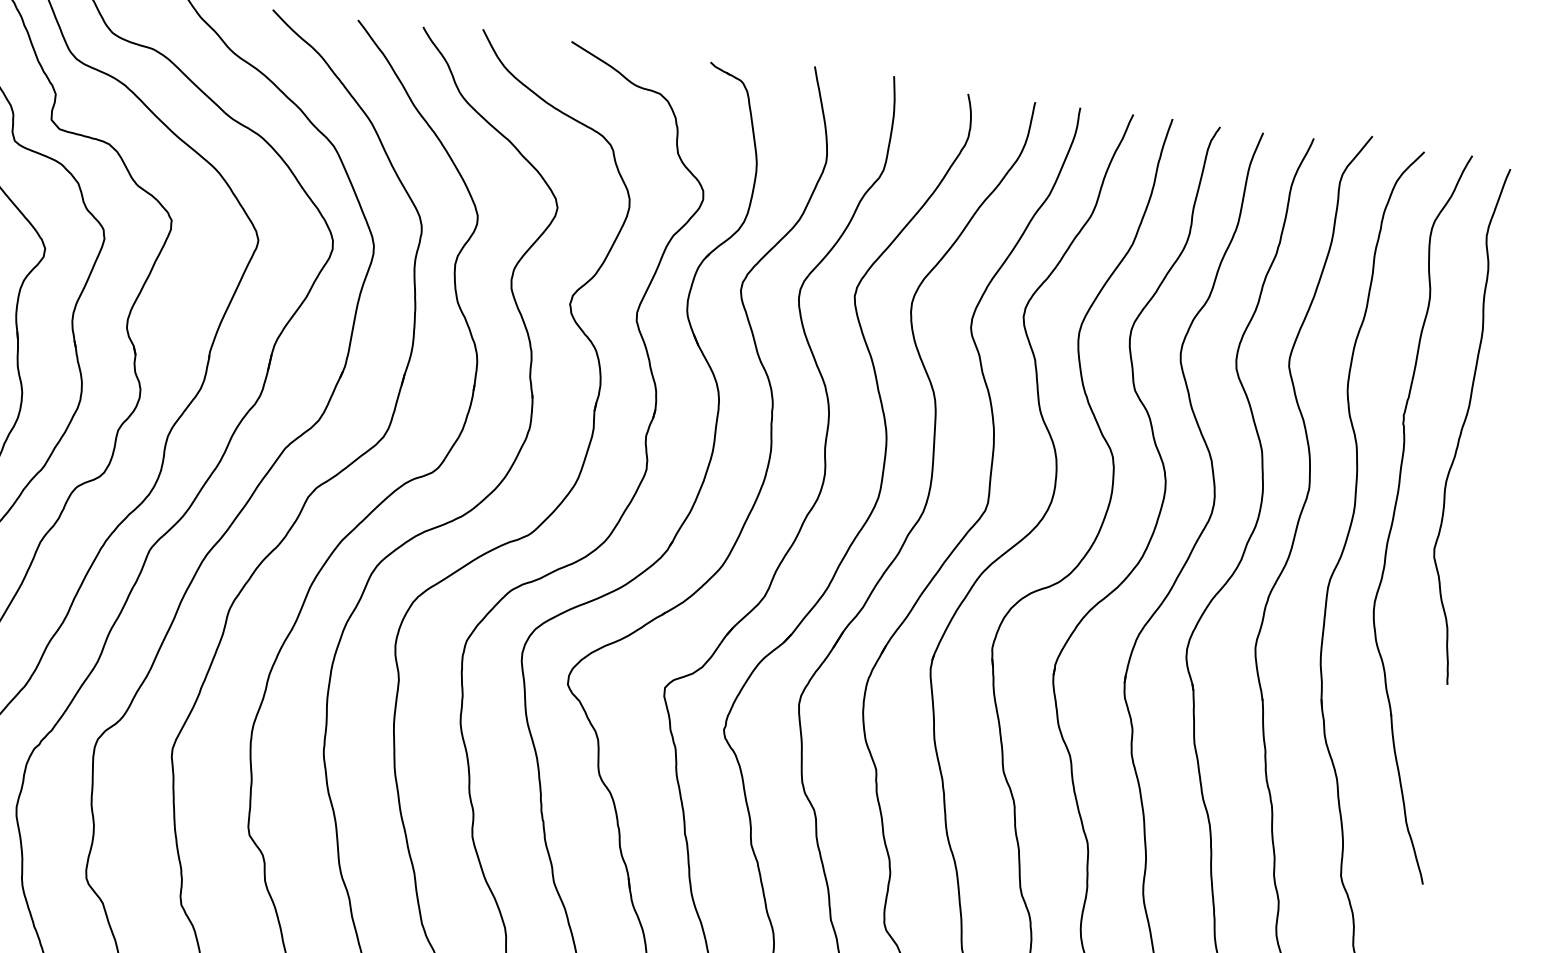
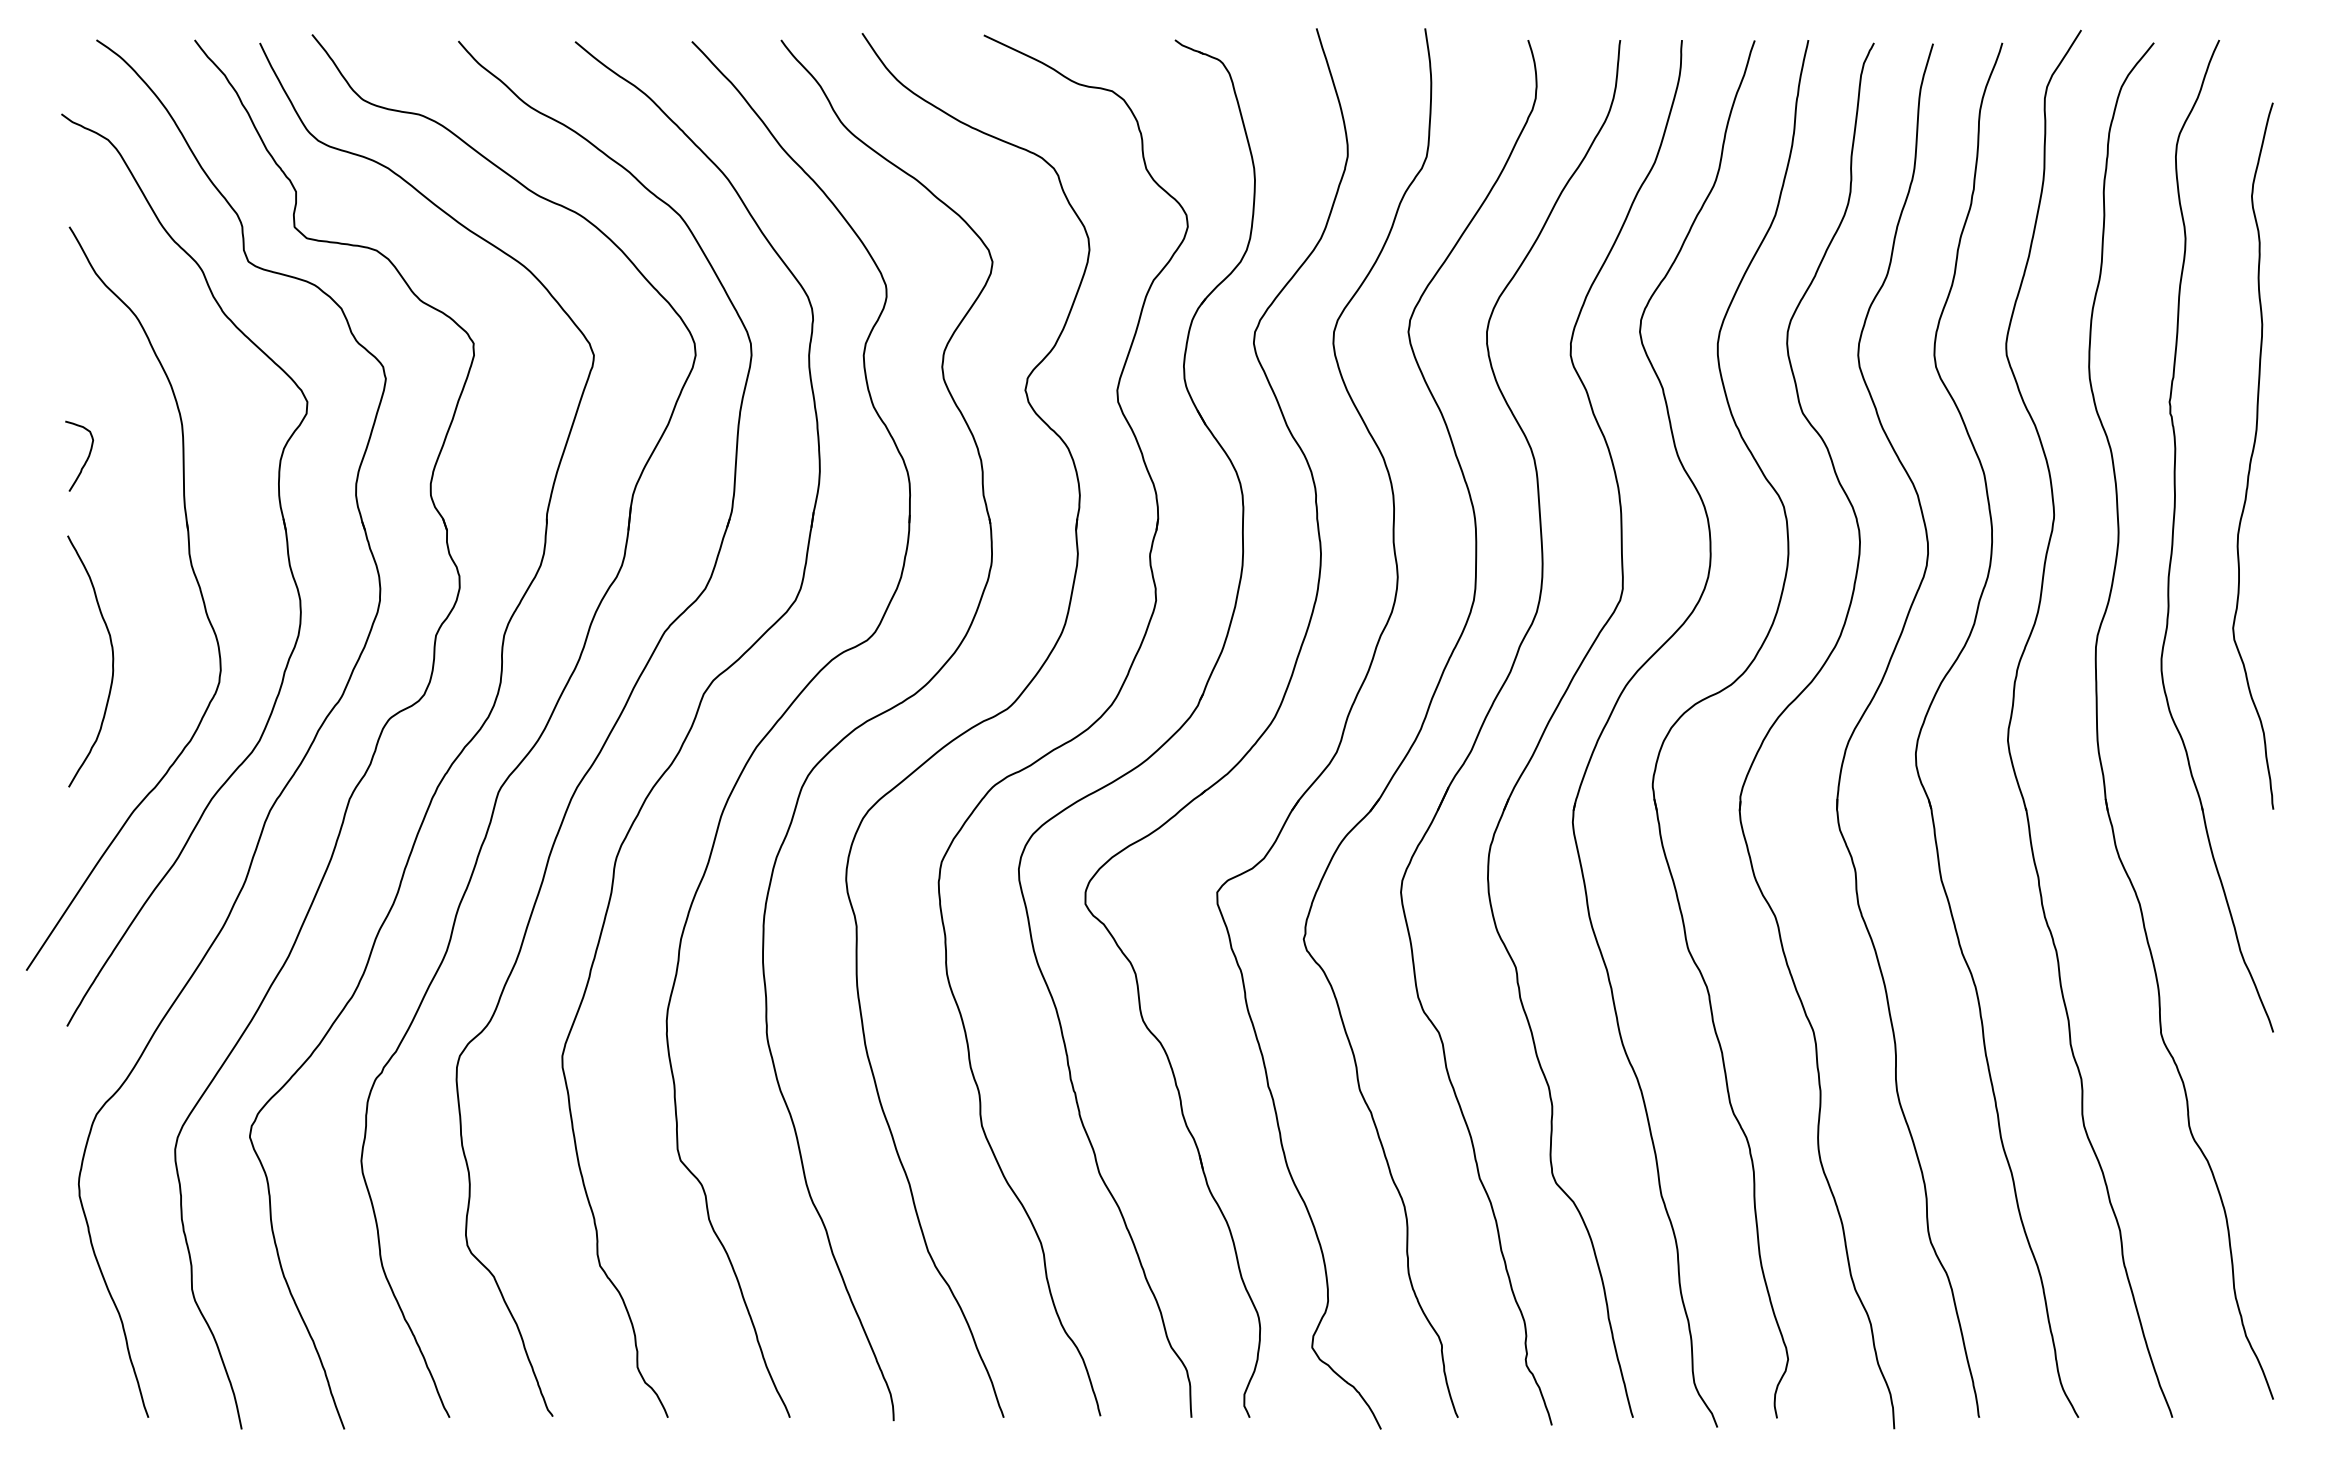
curve: (1464, 424) -> (2253, 454), moved

